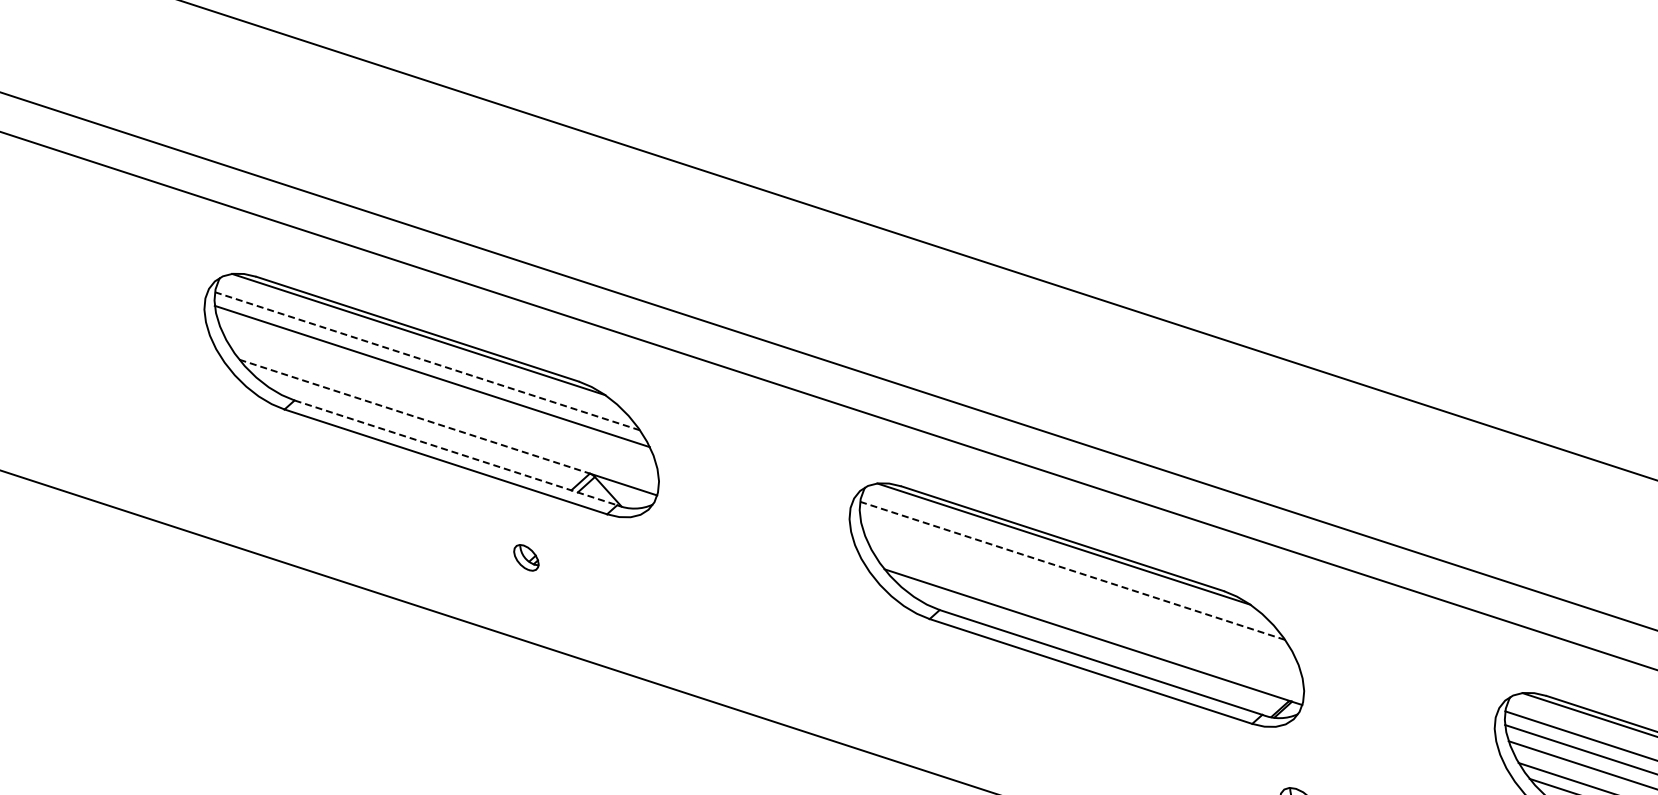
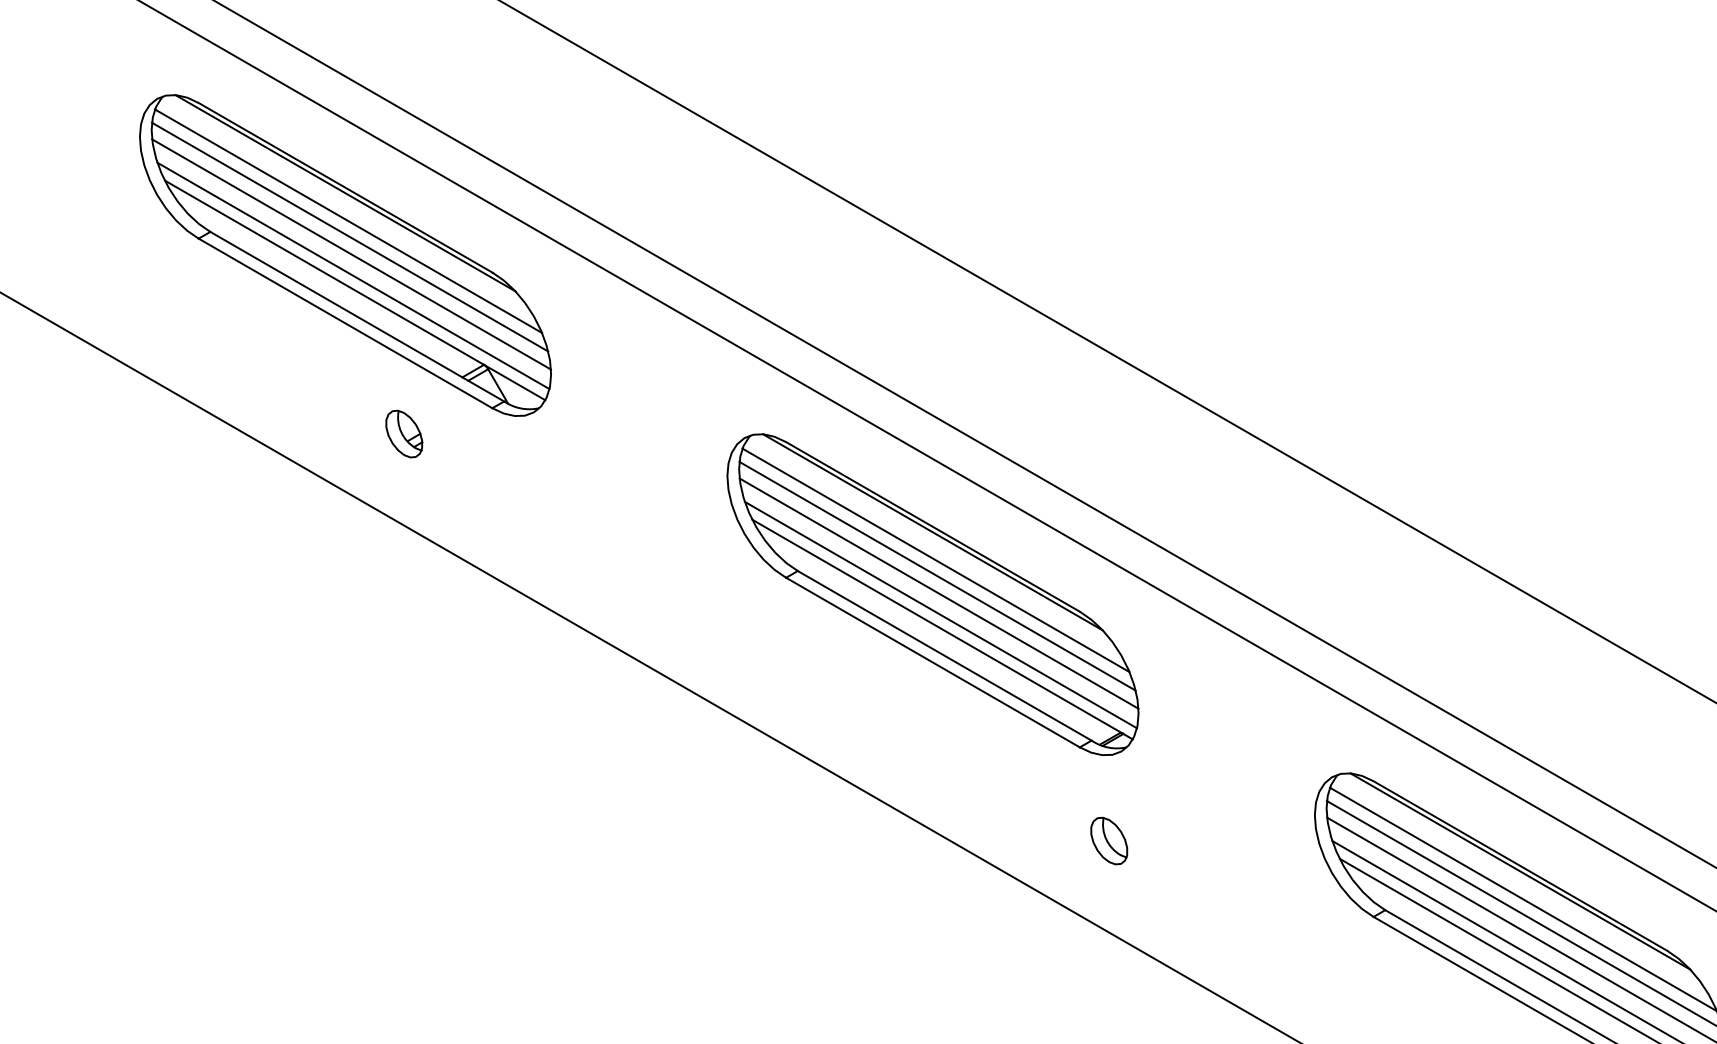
line: (427, 360) -> (348, 220), dashed -> solid
line: (437, 393) -> (351, 254), added
line: (443, 413) -> (353, 275), added
line: (414, 416) -> (324, 272), dashed -> solid
line: (456, 452) -> (357, 316), dashed -> solid
part: (526, 557) -> (404, 433), size x1.67
line: (1072, 571) -> (935, 560), dashed -> solid
line: (1077, 585) -> (937, 575), added
line: (1081, 602) -> (938, 593), added
line: (1088, 622) -> (940, 614), added

